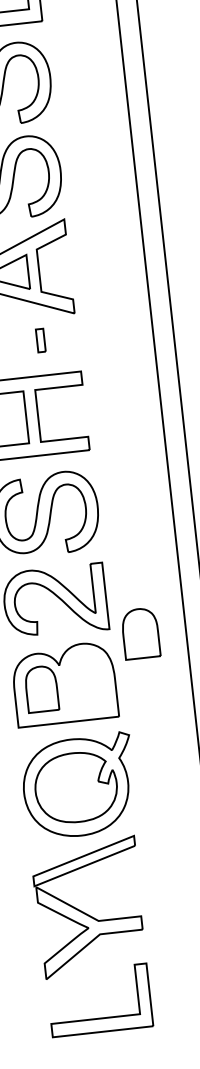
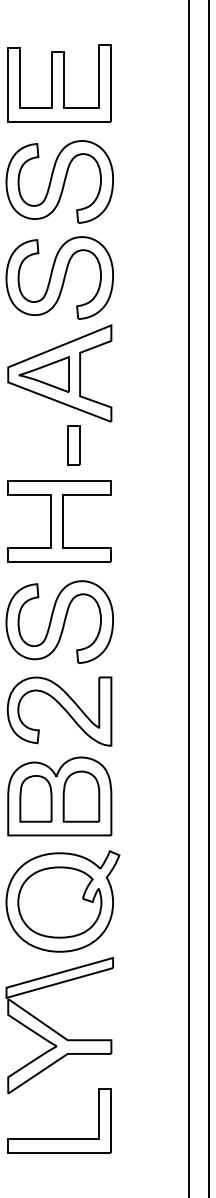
part: (40, 340) -> (73, 445), size x1.67
part: (140, 633) -> (81, 796), moved

